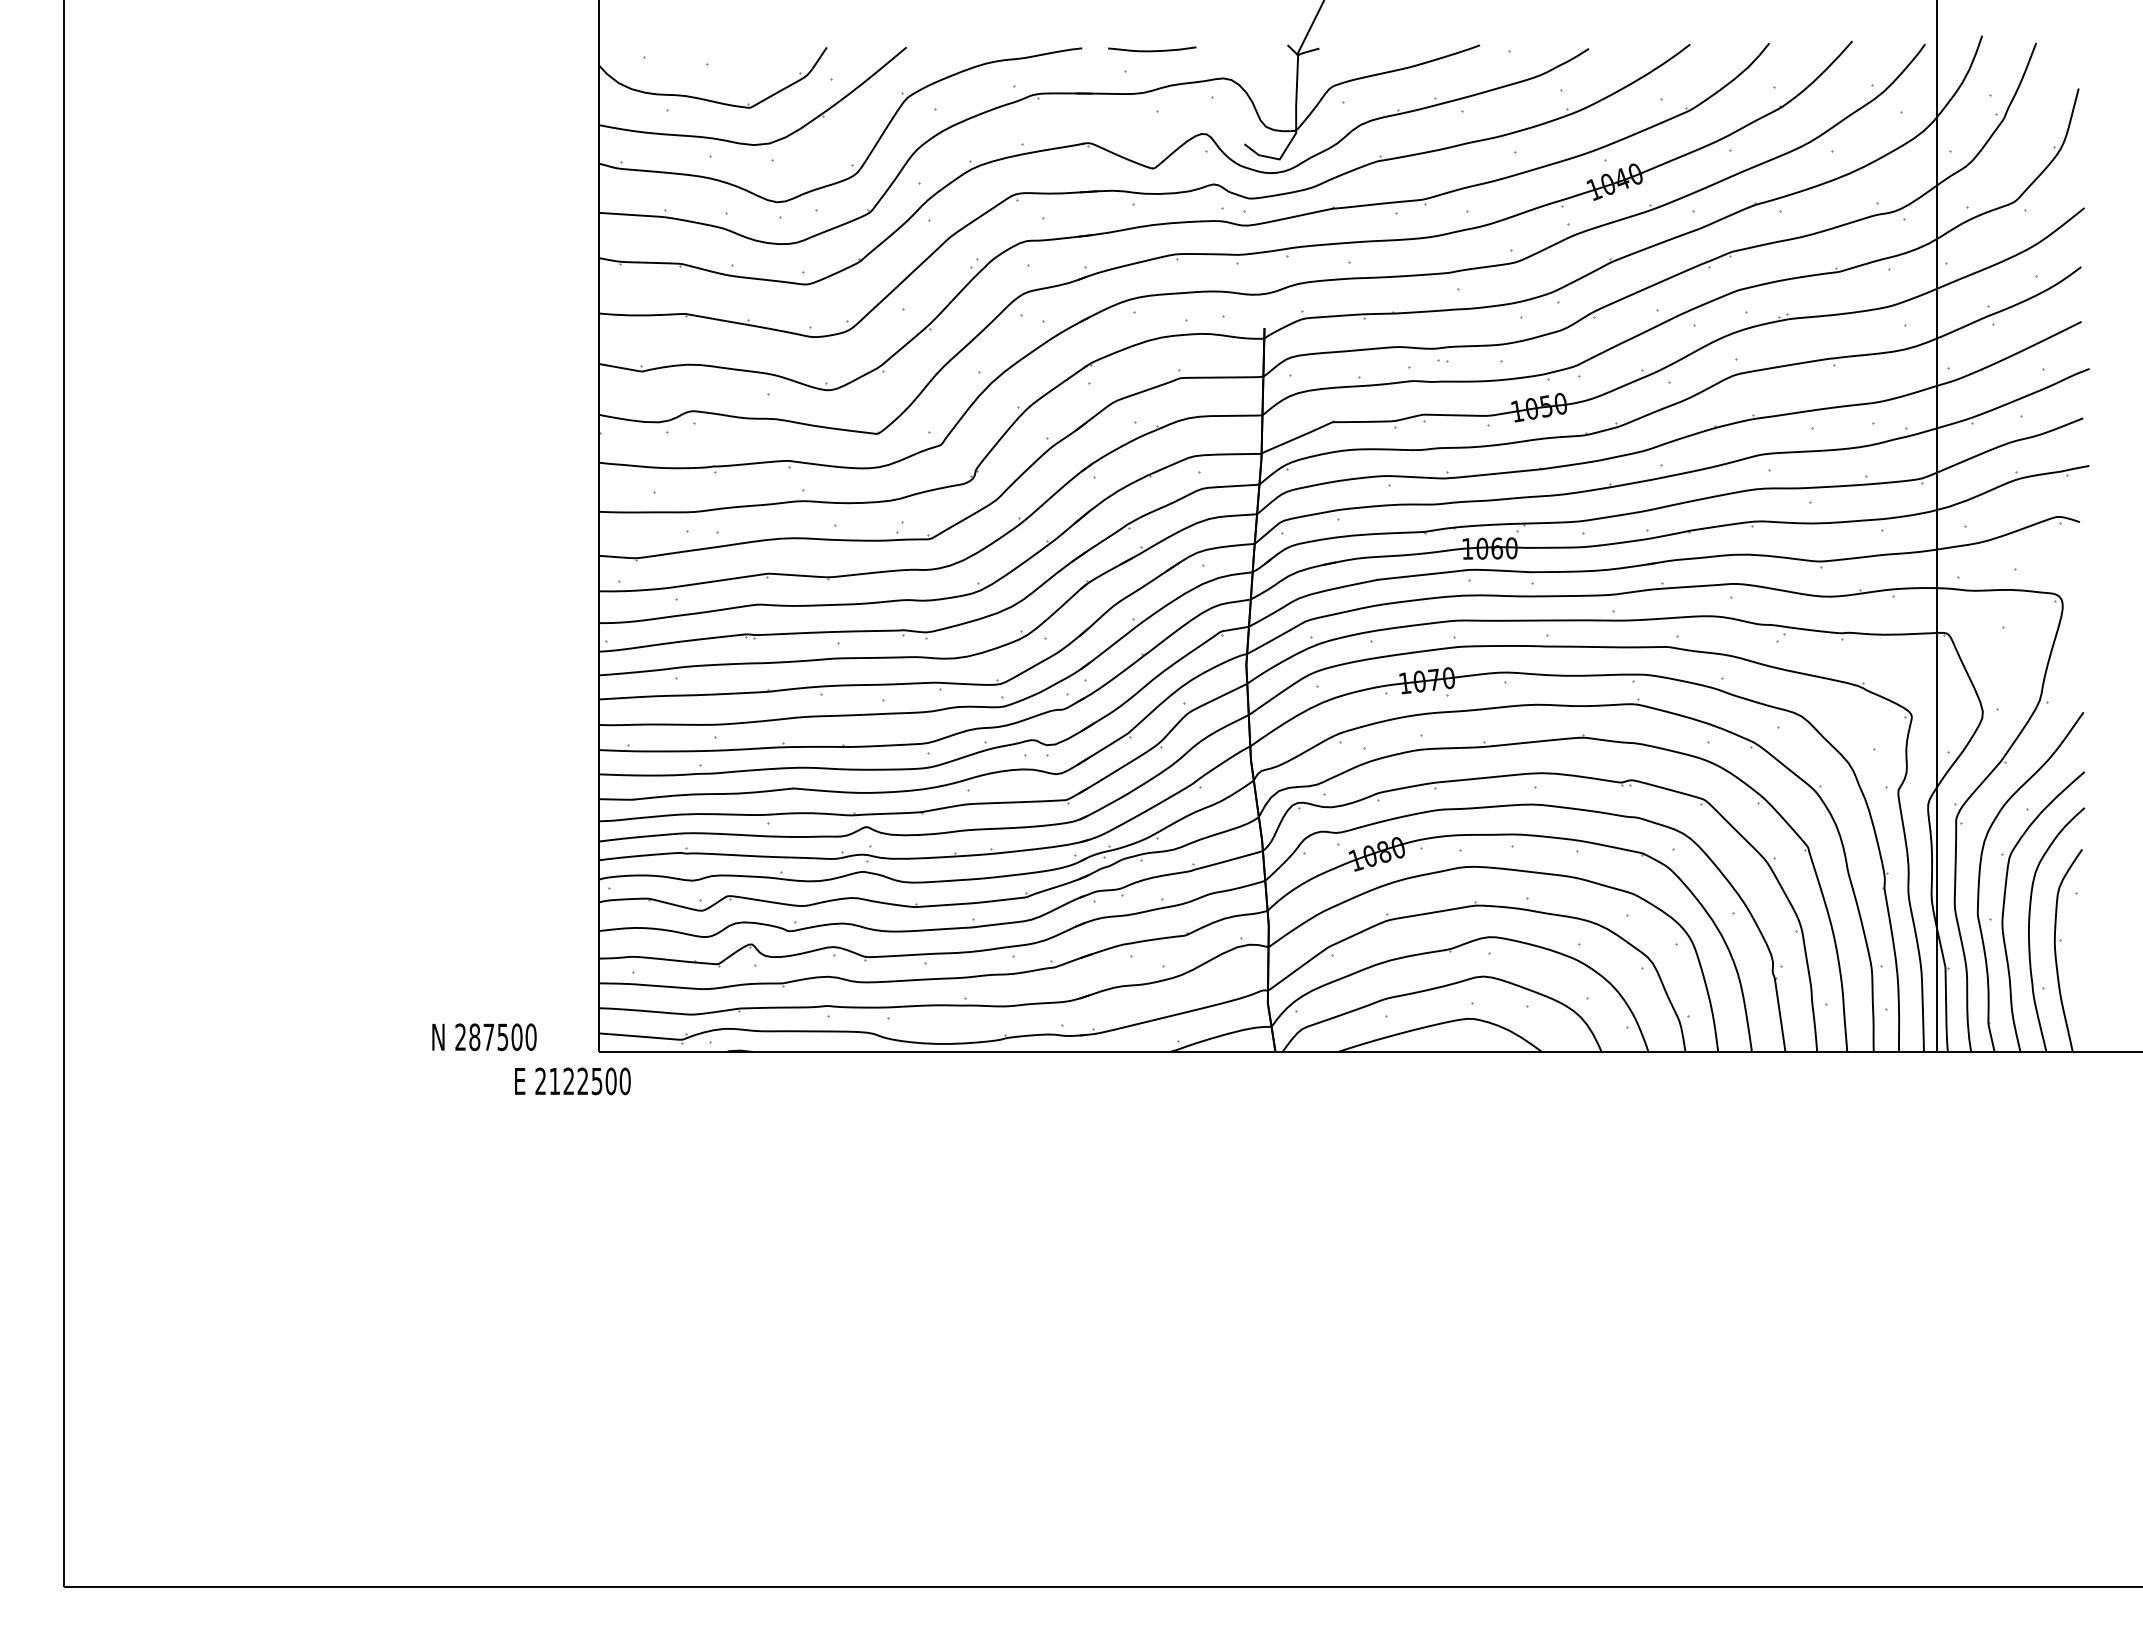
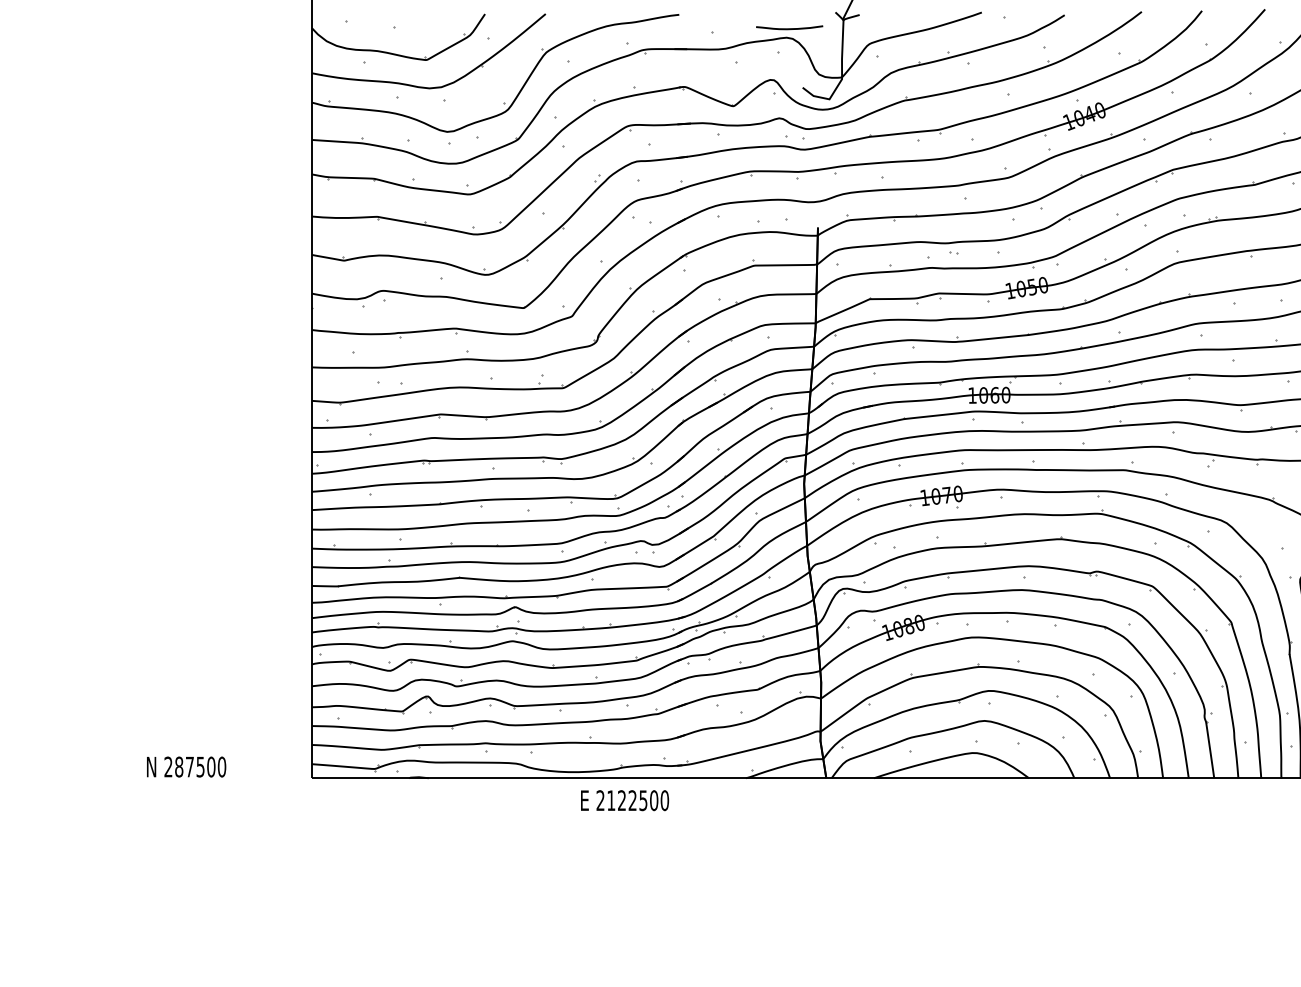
curve: (1152, 50) -> (789, 28), moved
text: (484, 1036) -> (186, 766), moved
text: (572, 1081) -> (624, 800), moved

